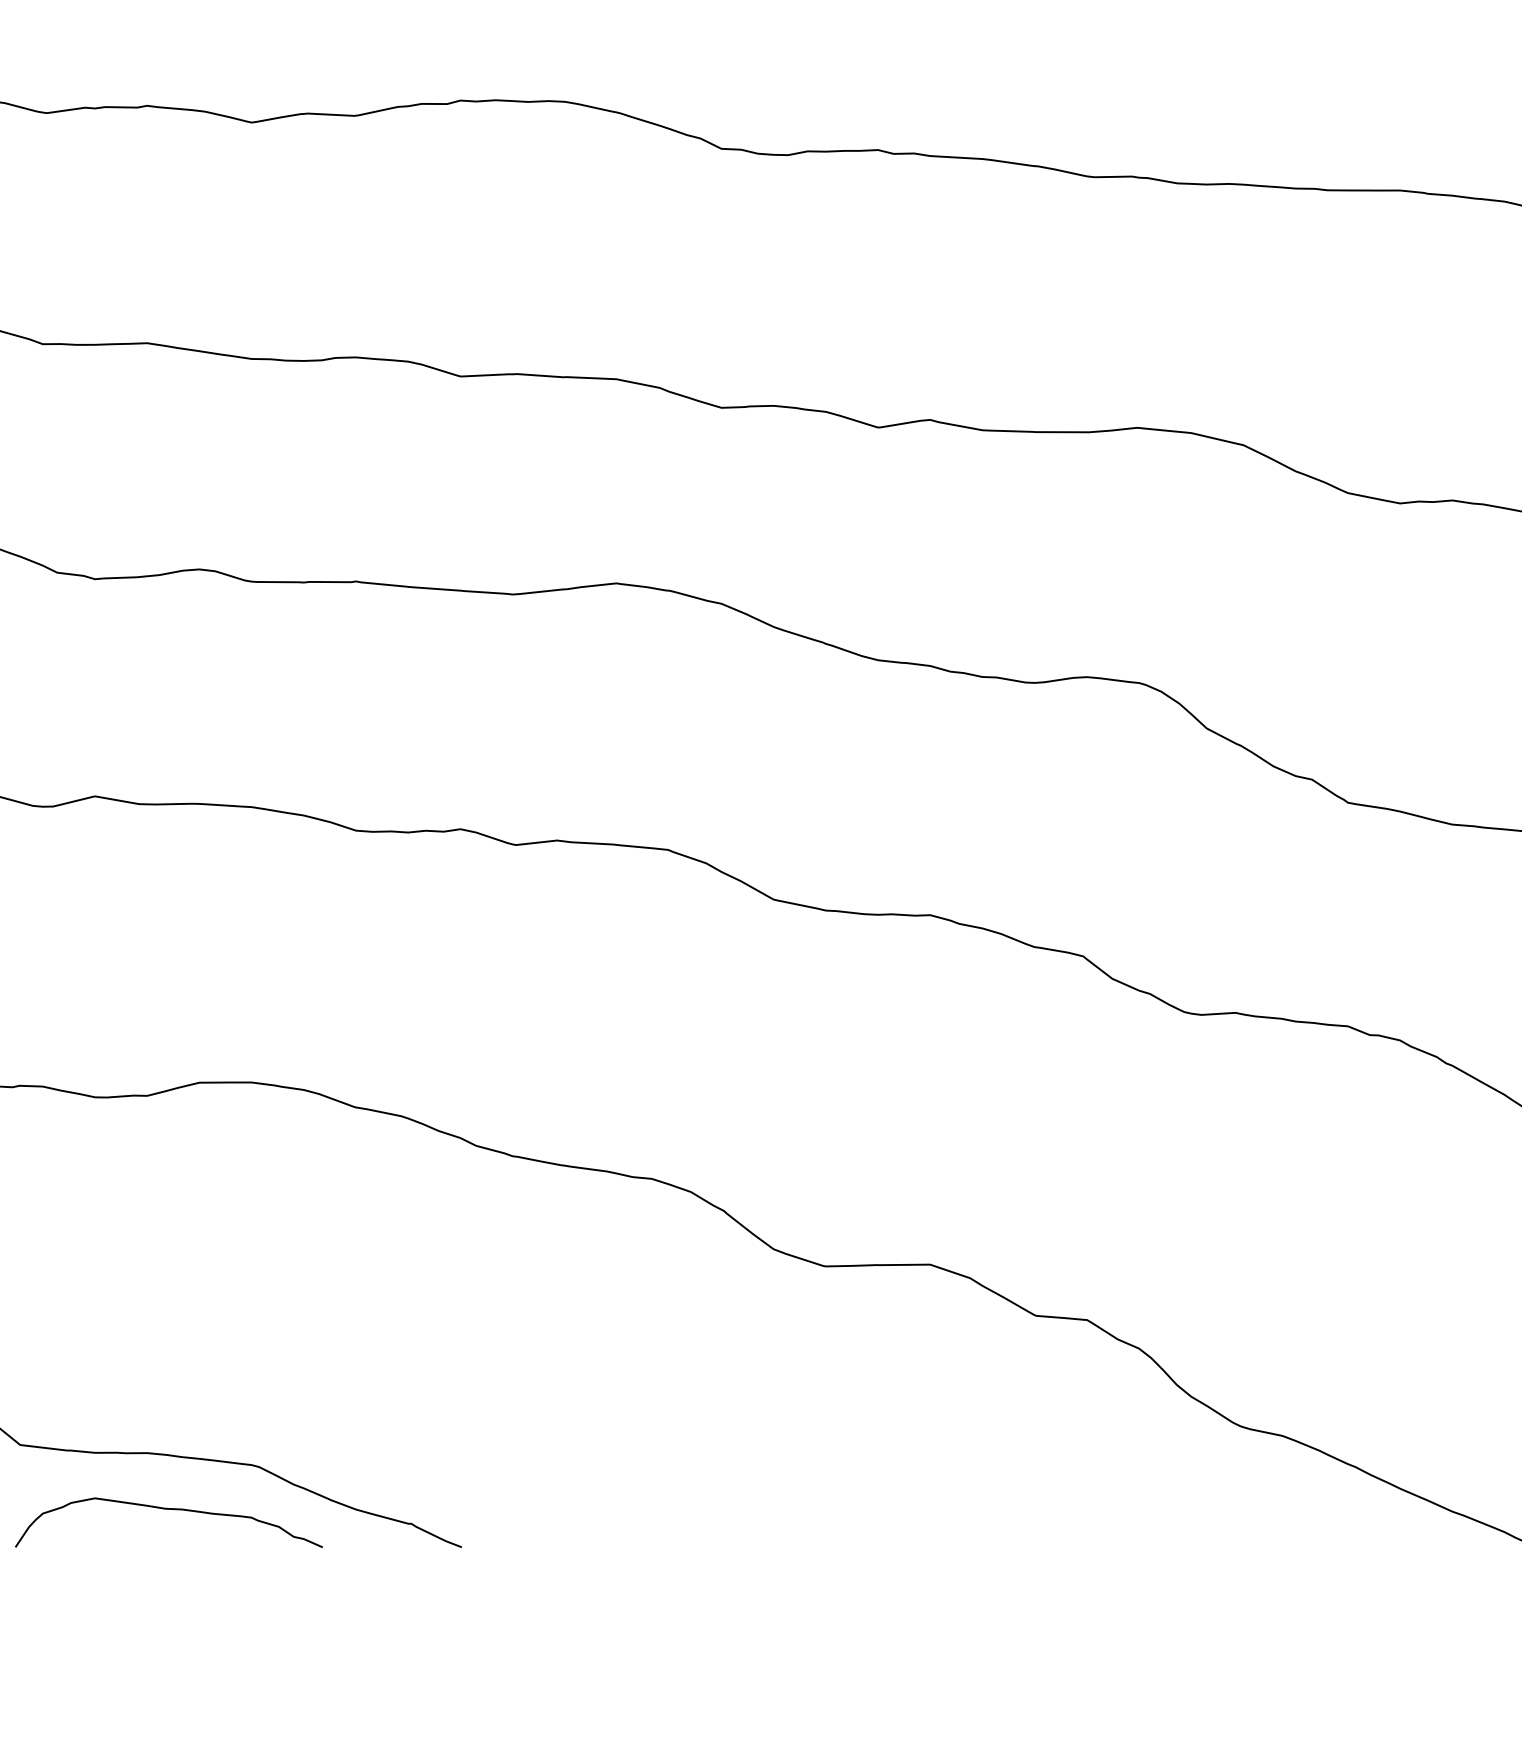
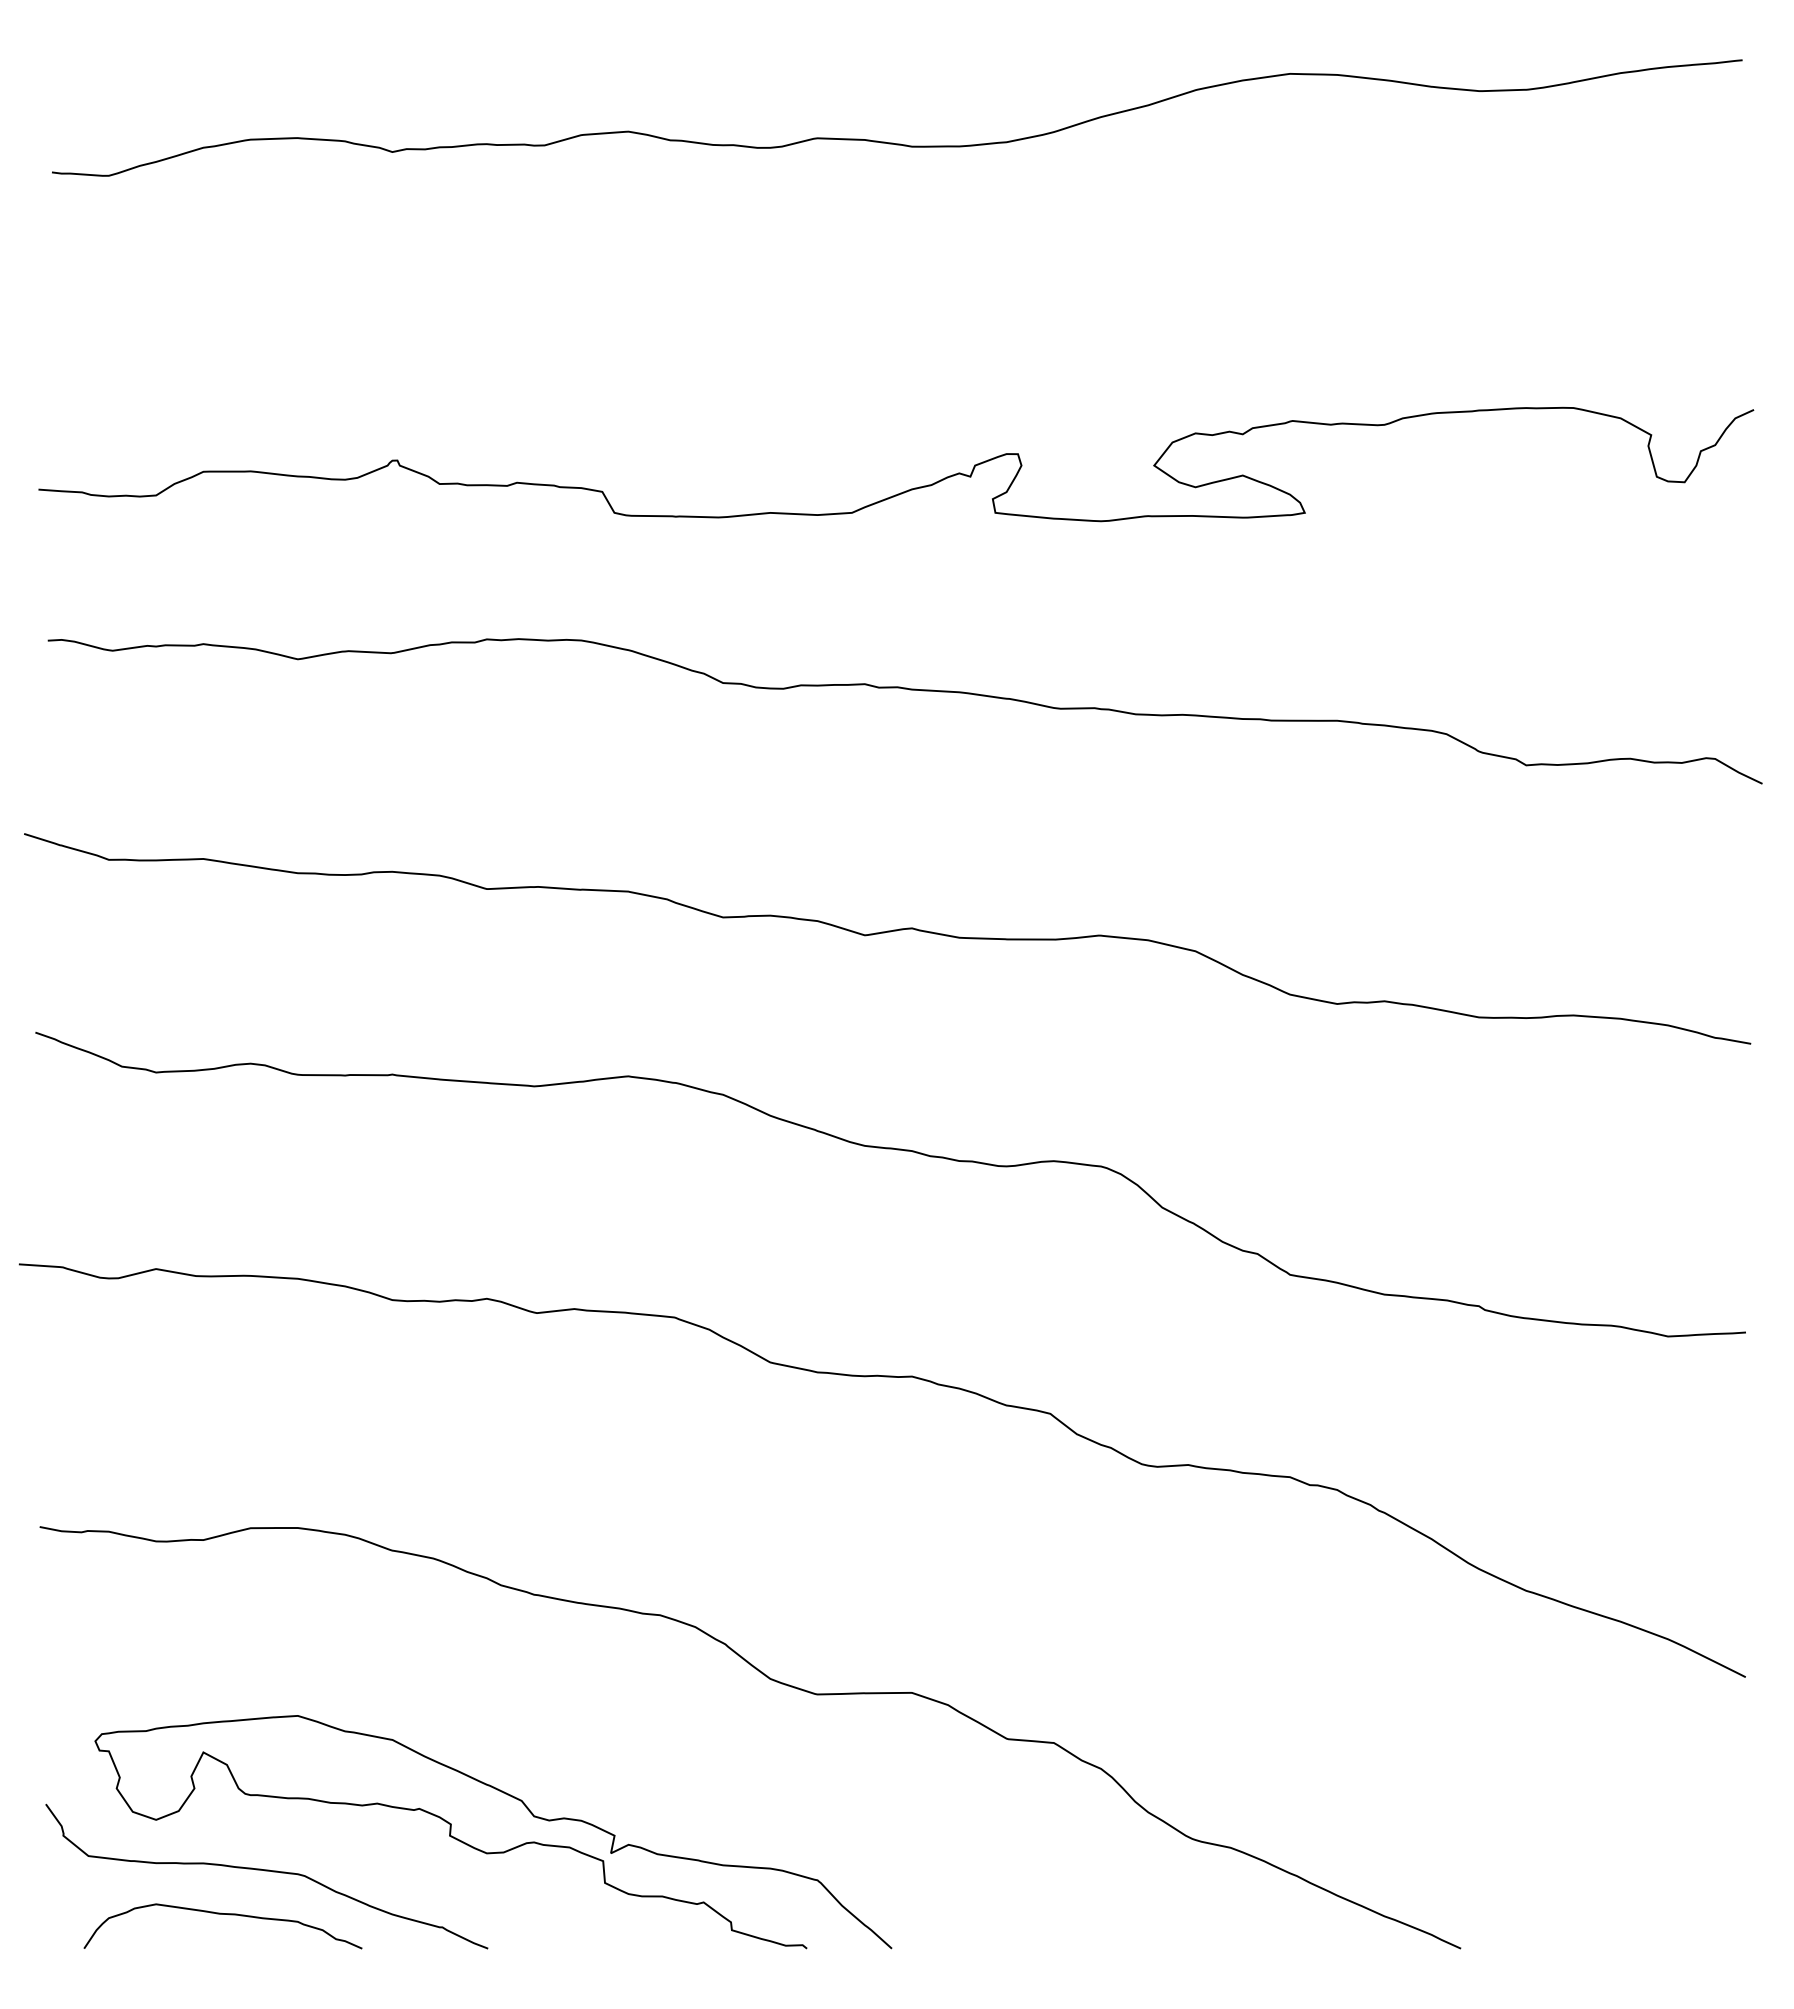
curve: (472, 1439) -> (497, 1851), added

